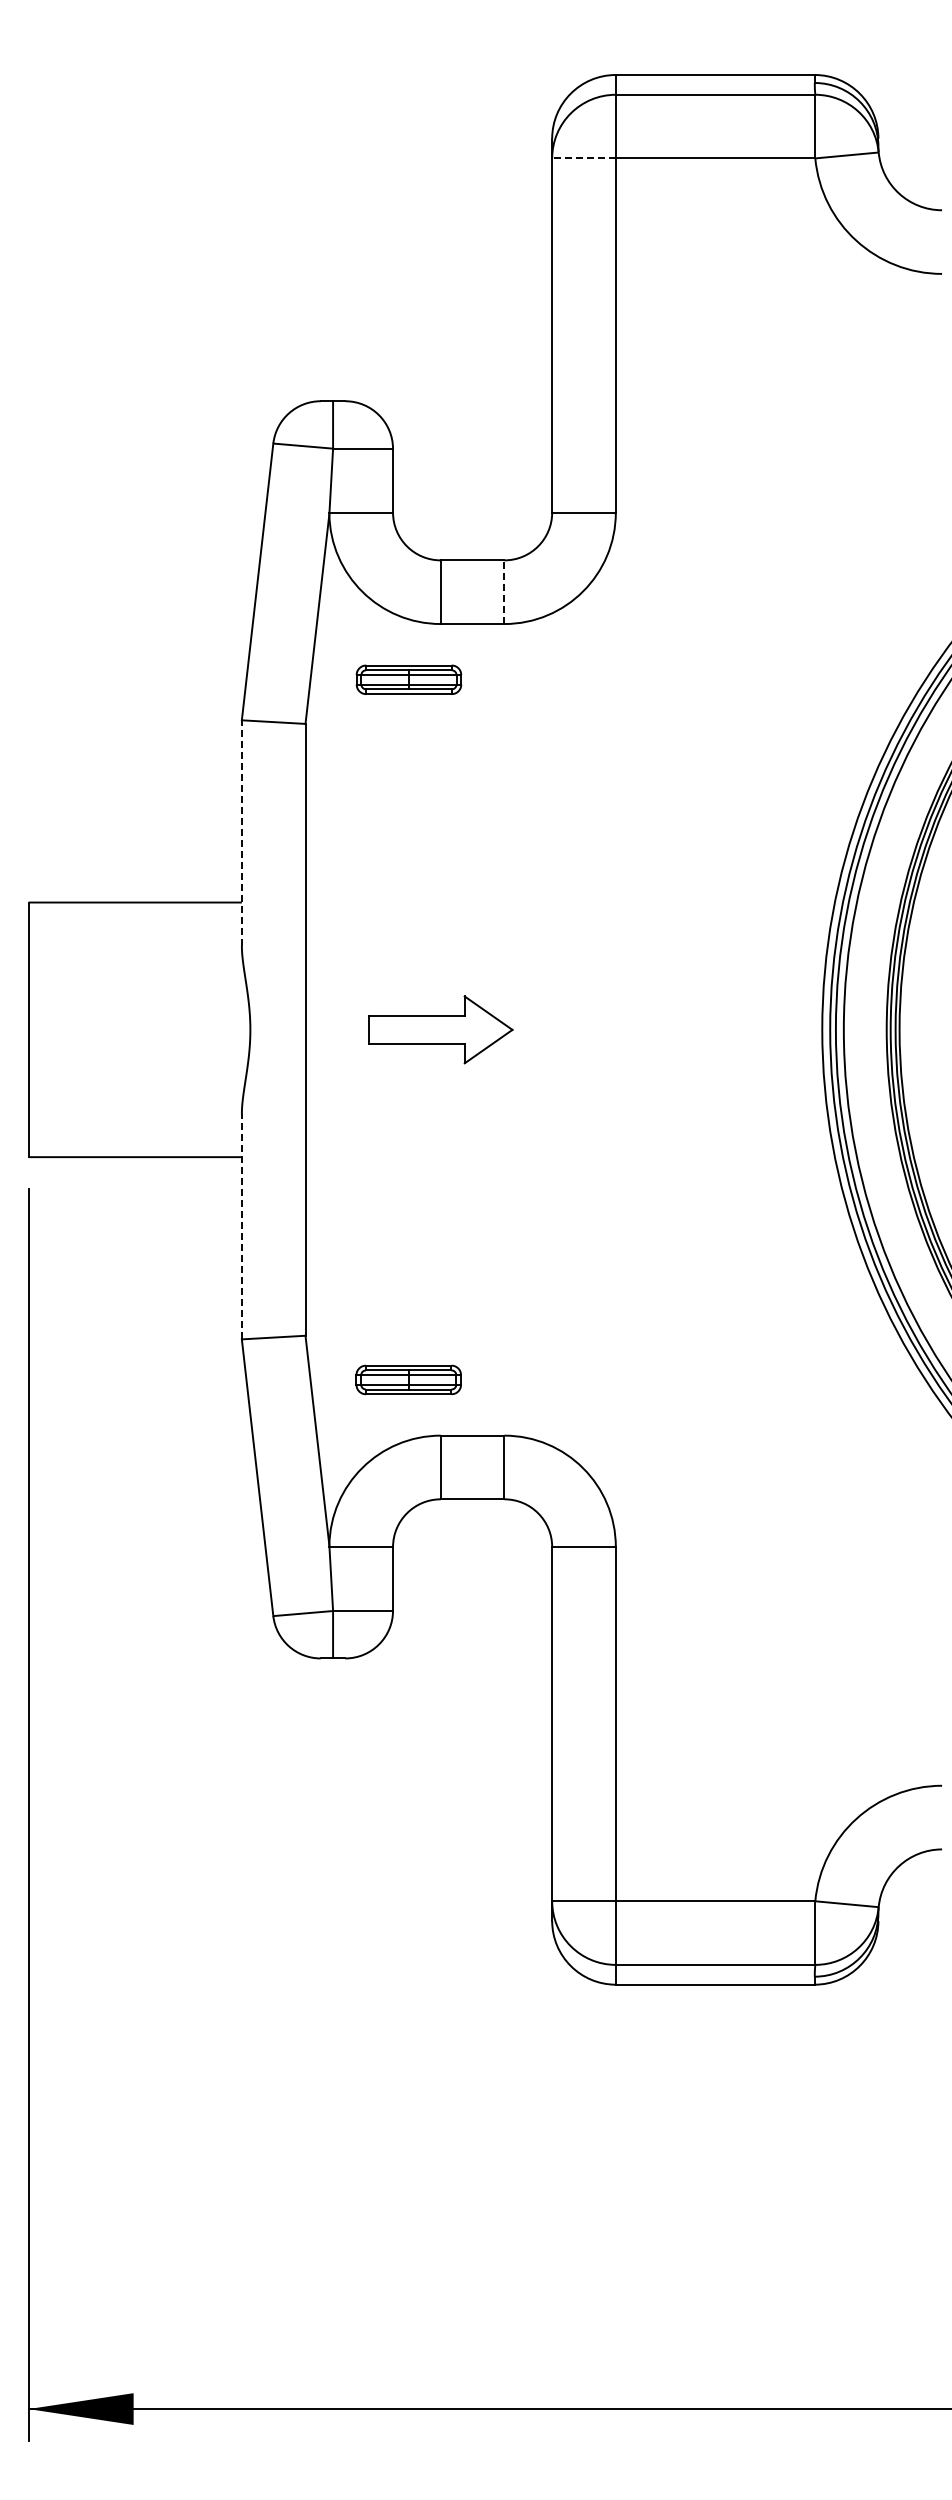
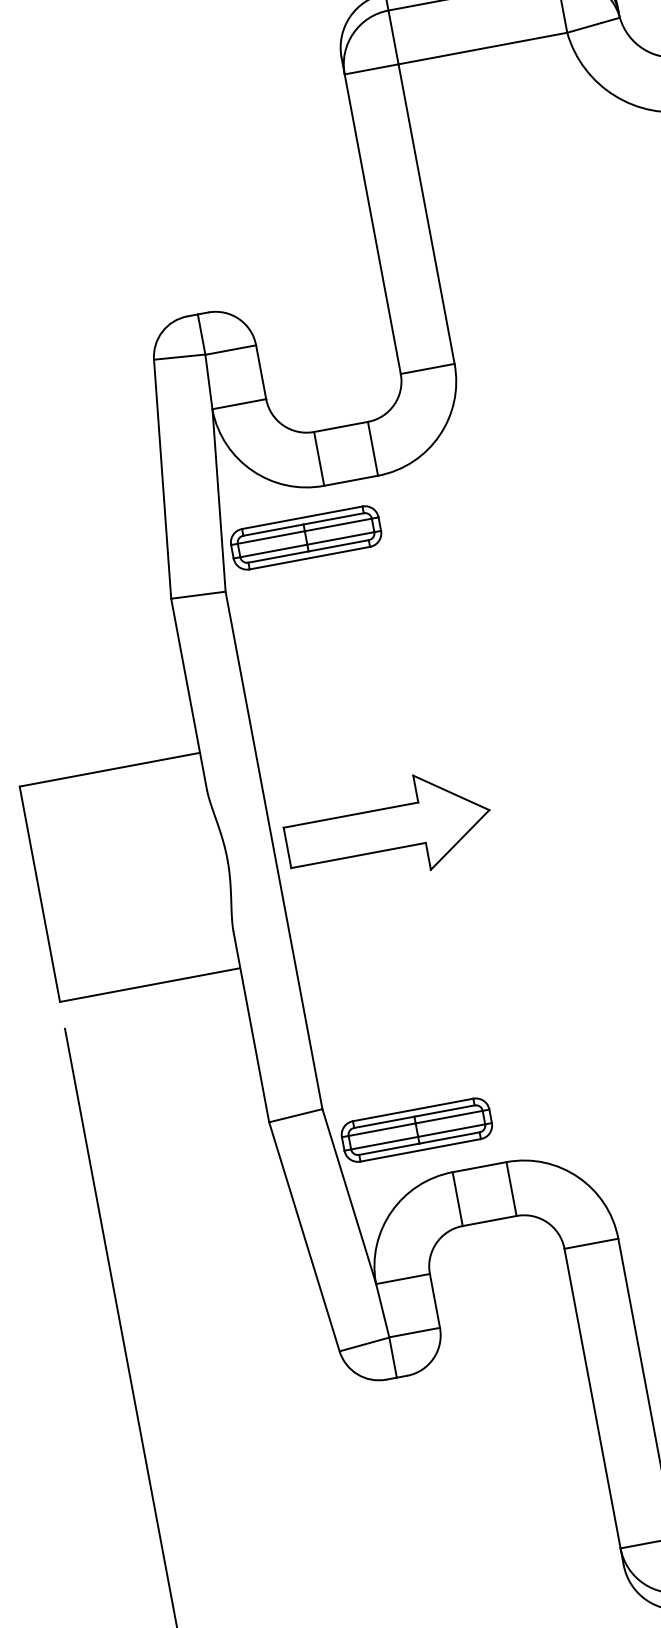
line: (584, 158) -> (372, 69), dashed -> solid
line: (504, 592) -> (373, 449), dashed -> solid
part: (408, 679) -> (305, 537), size x1.67
line: (241, 832) -> (188, 693), dashed -> solid
part: (440, 1029) -> (388, 828), size x1.67
line: (241, 1226) -> (251, 1026), dashed -> solid
part: (408, 1379) -> (416, 1129), size x1.67

